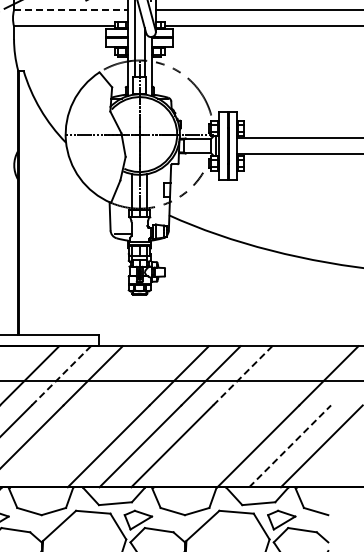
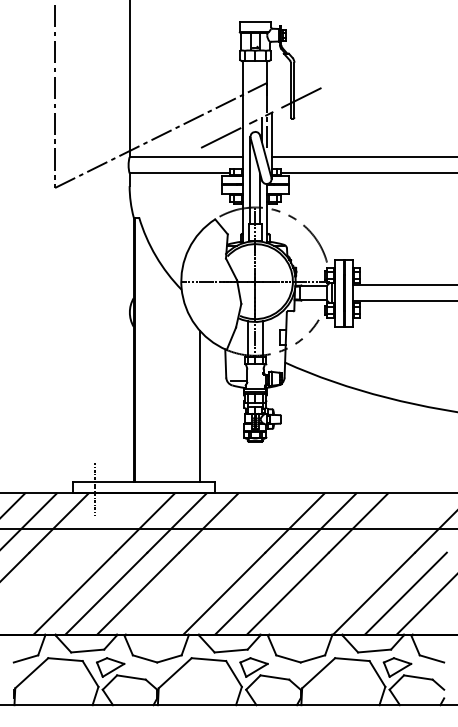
line: (70, 10) -> (186, 157), dashed -> solid
line: (83, 259) -> (199, 406), added
line: (61, 376) -> (177, 523), dashed -> solid
line: (242, 376) -> (358, 523), dashed -> solid
line: (289, 446) -> (405, 593), dashed -> solid

